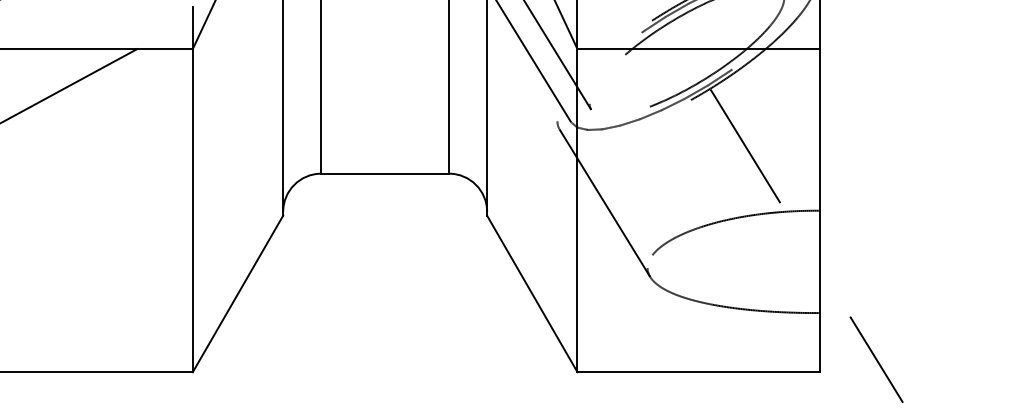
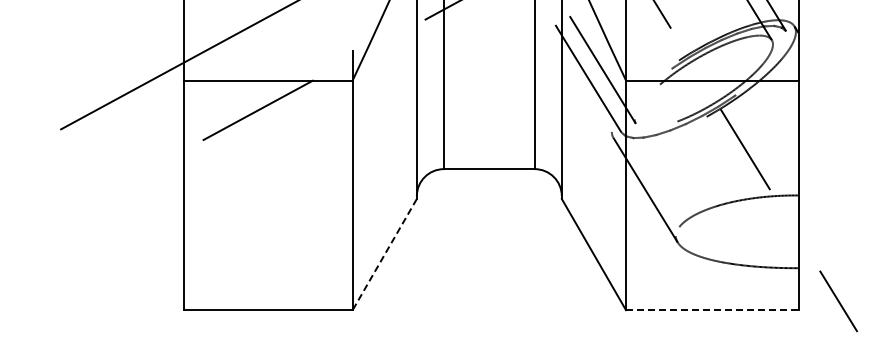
line: (237, 295) -> (384, 255), solid -> dashed
line: (699, 372) -> (712, 310), solid -> dashed

